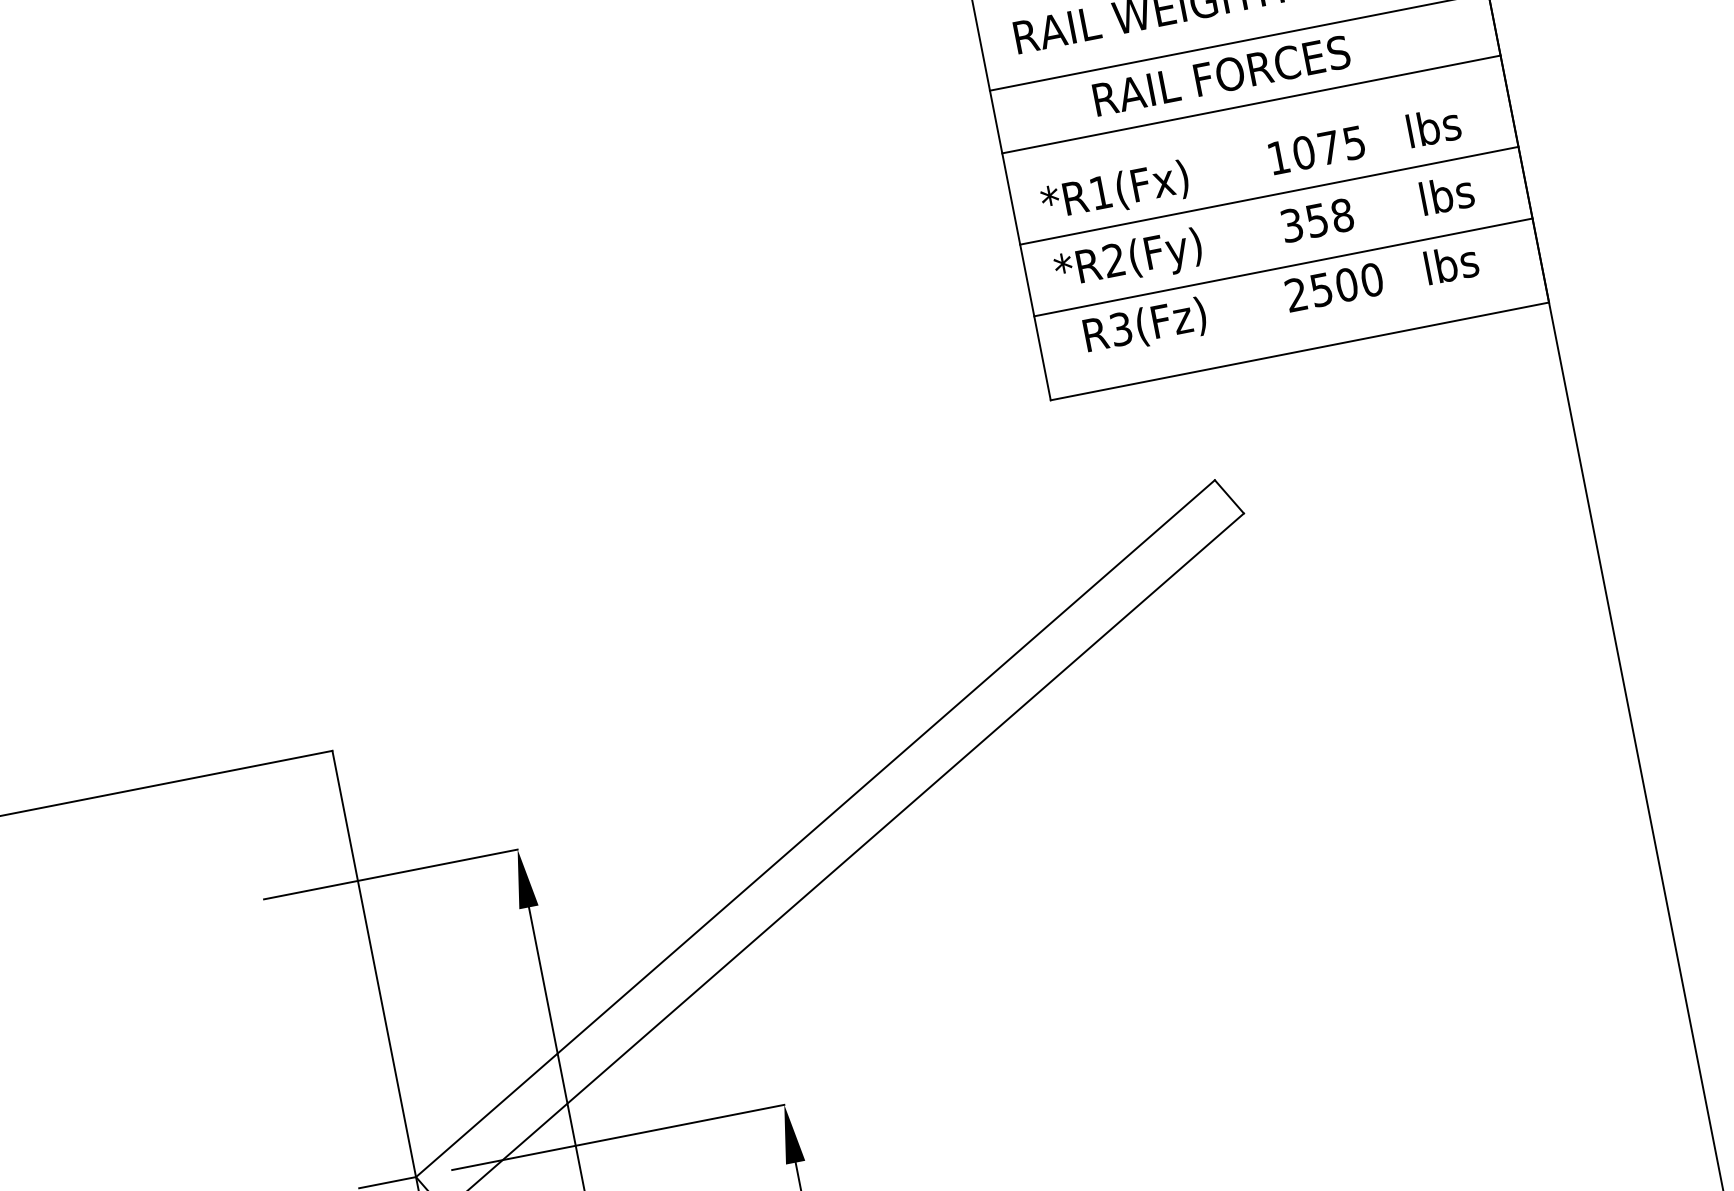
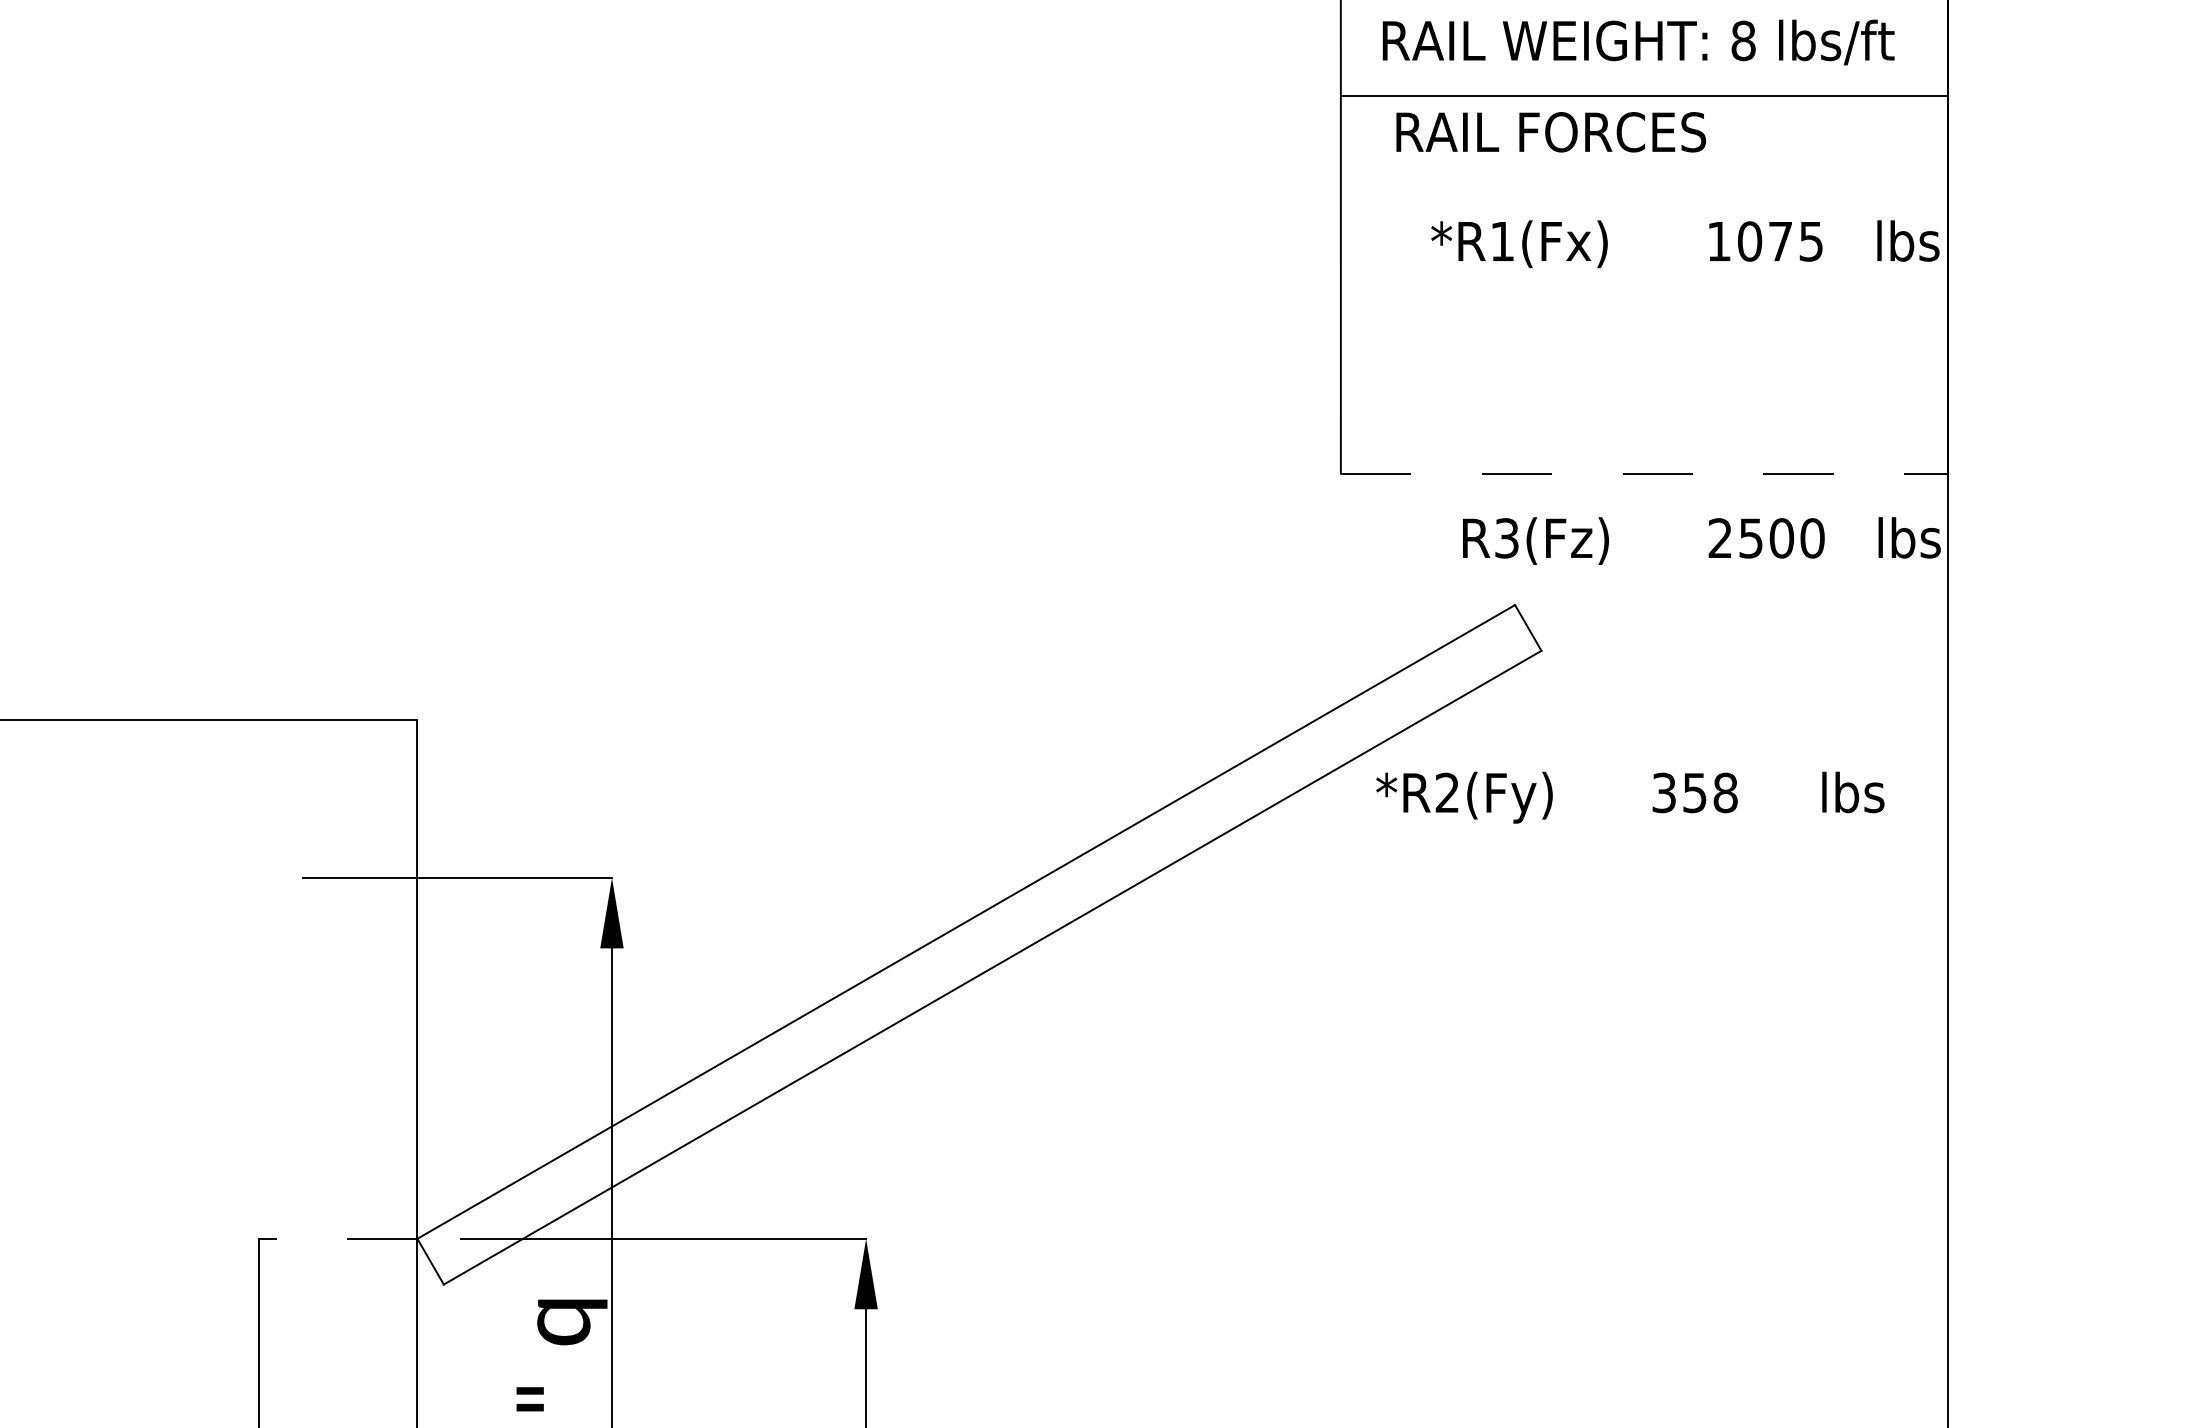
text: (1222, 76) -> (1551, 132), moved
line: (1251, 104) -> (1644, 172), removed
text: (1251, 165) -> (1685, 244), moved
line: (1269, 195) -> (1644, 283), removed
text: (1265, 234) -> (1630, 797), moved
line: (1283, 267) -> (1644, 371), removed
text: (1281, 299) -> (1701, 540), moved
line: (1299, 351) -> (1644, 473), solid -> dashed

